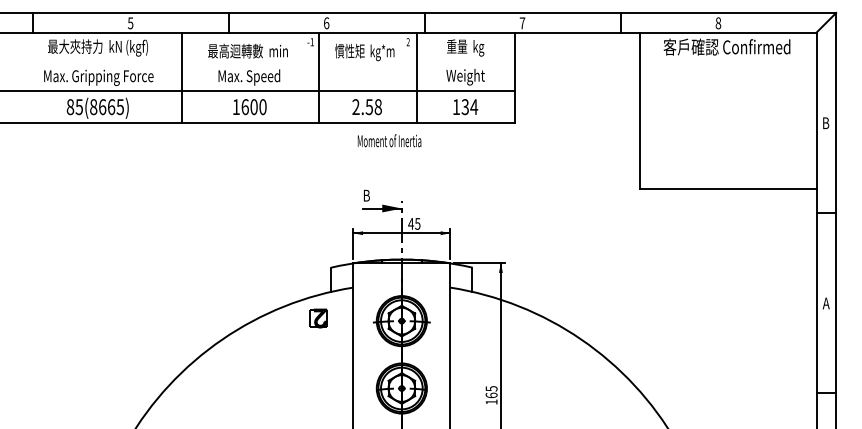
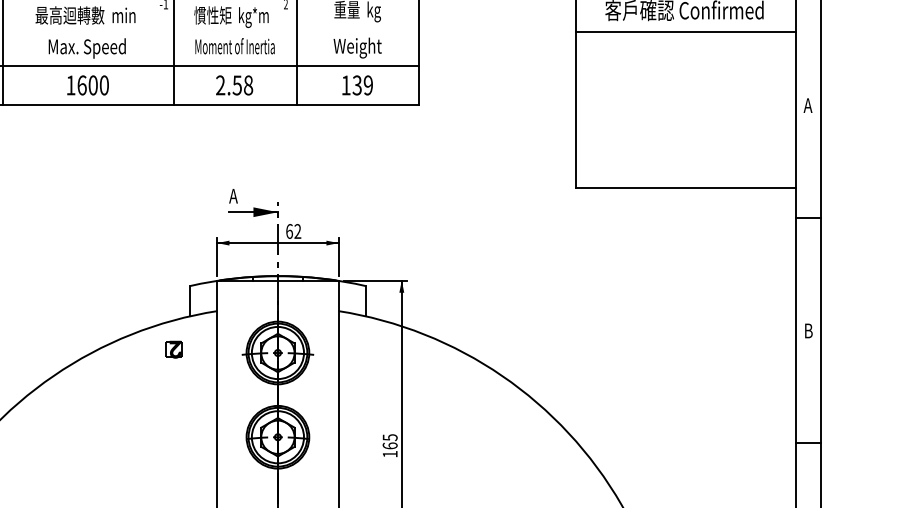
line: (728, 63) -> (686, 30), added
text: (474, 107) -> (368, 85), 134 -> 139
text: (825, 123) -> (807, 105), B -> A
text: (389, 140) -> (234, 45), moved
text: (365, 195) -> (232, 195), B -> A
text: (414, 223) -> (293, 230), 45 -> 62
text: (825, 303) -> (807, 330), A -> B
part: (318, 318) -> (173, 349), size x0.71

